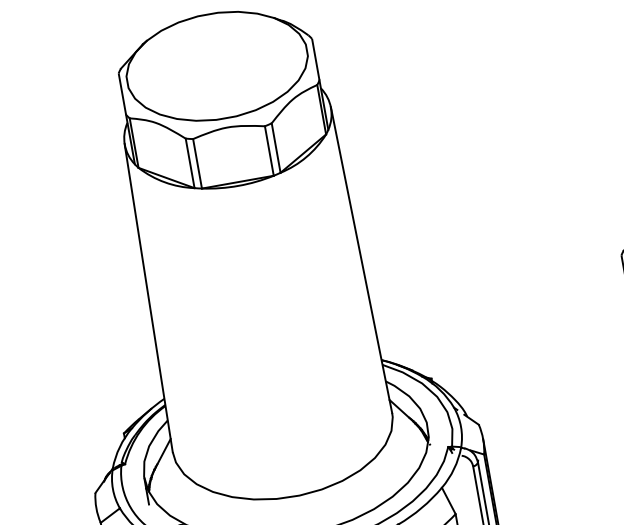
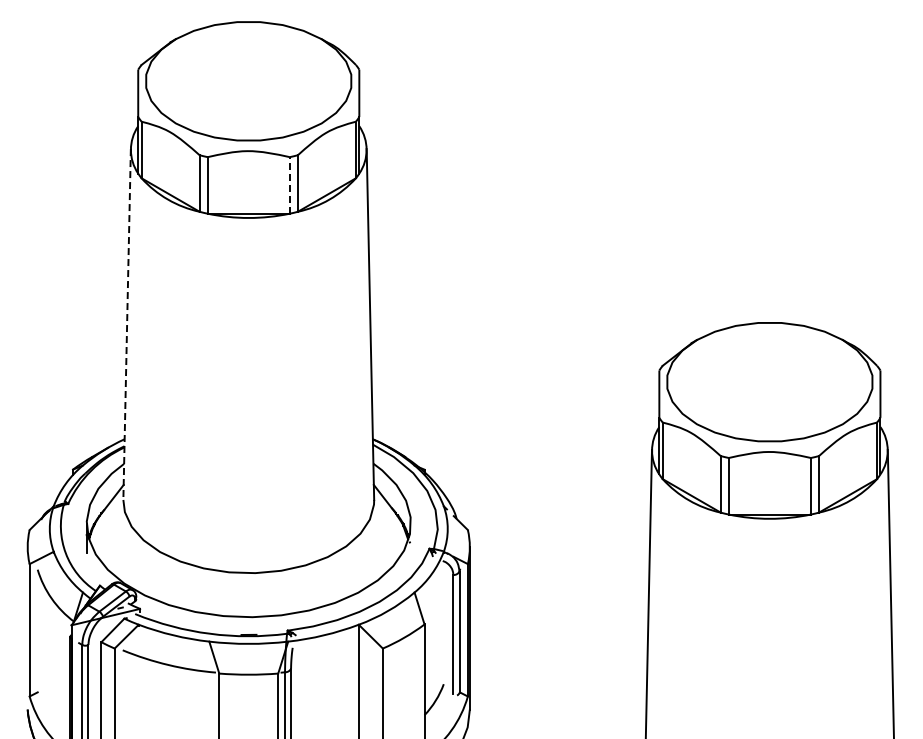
line: (268, 150) -> (289, 184), solid -> dashed
line: (149, 298) -> (127, 325), solid -> dashed

